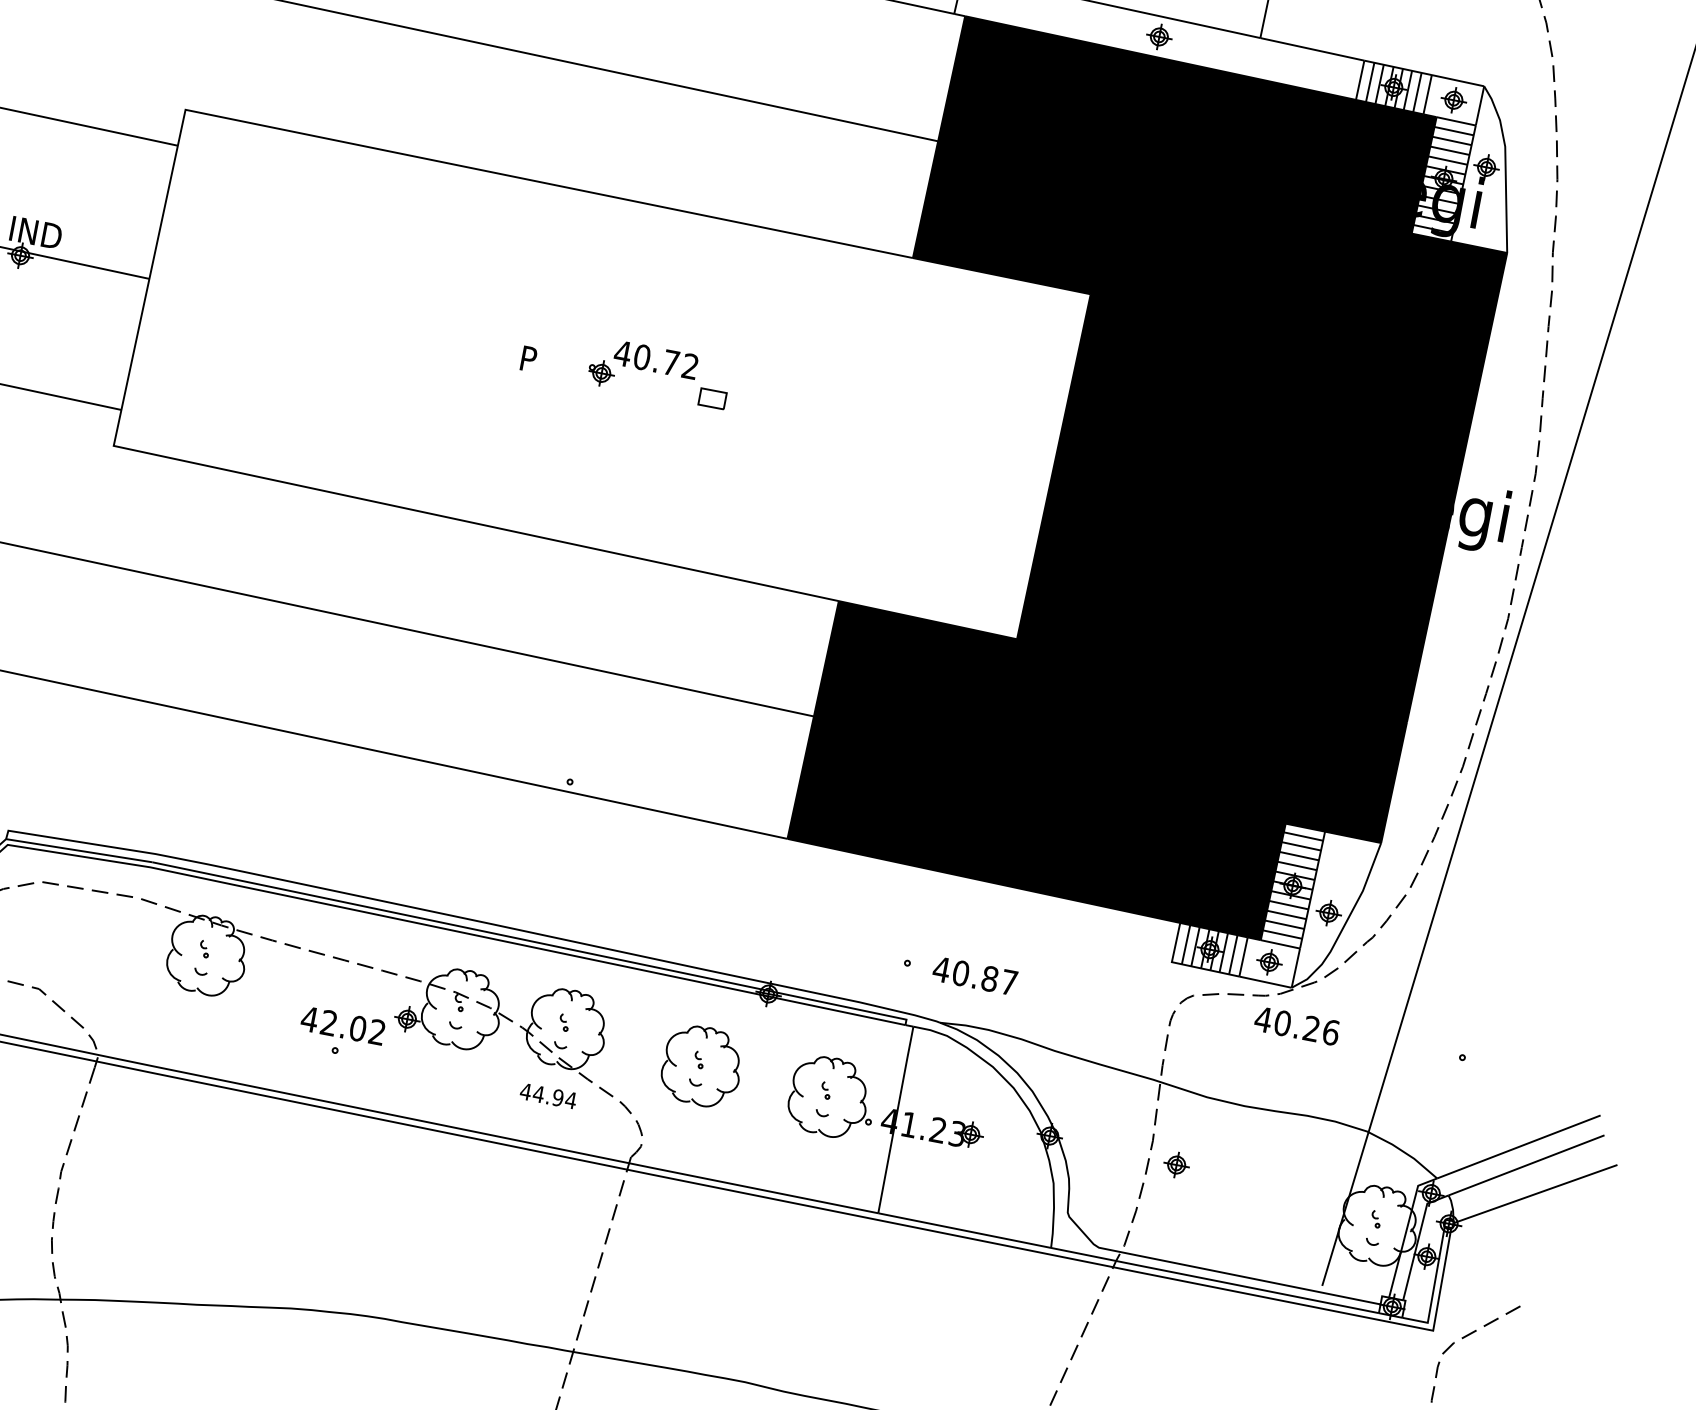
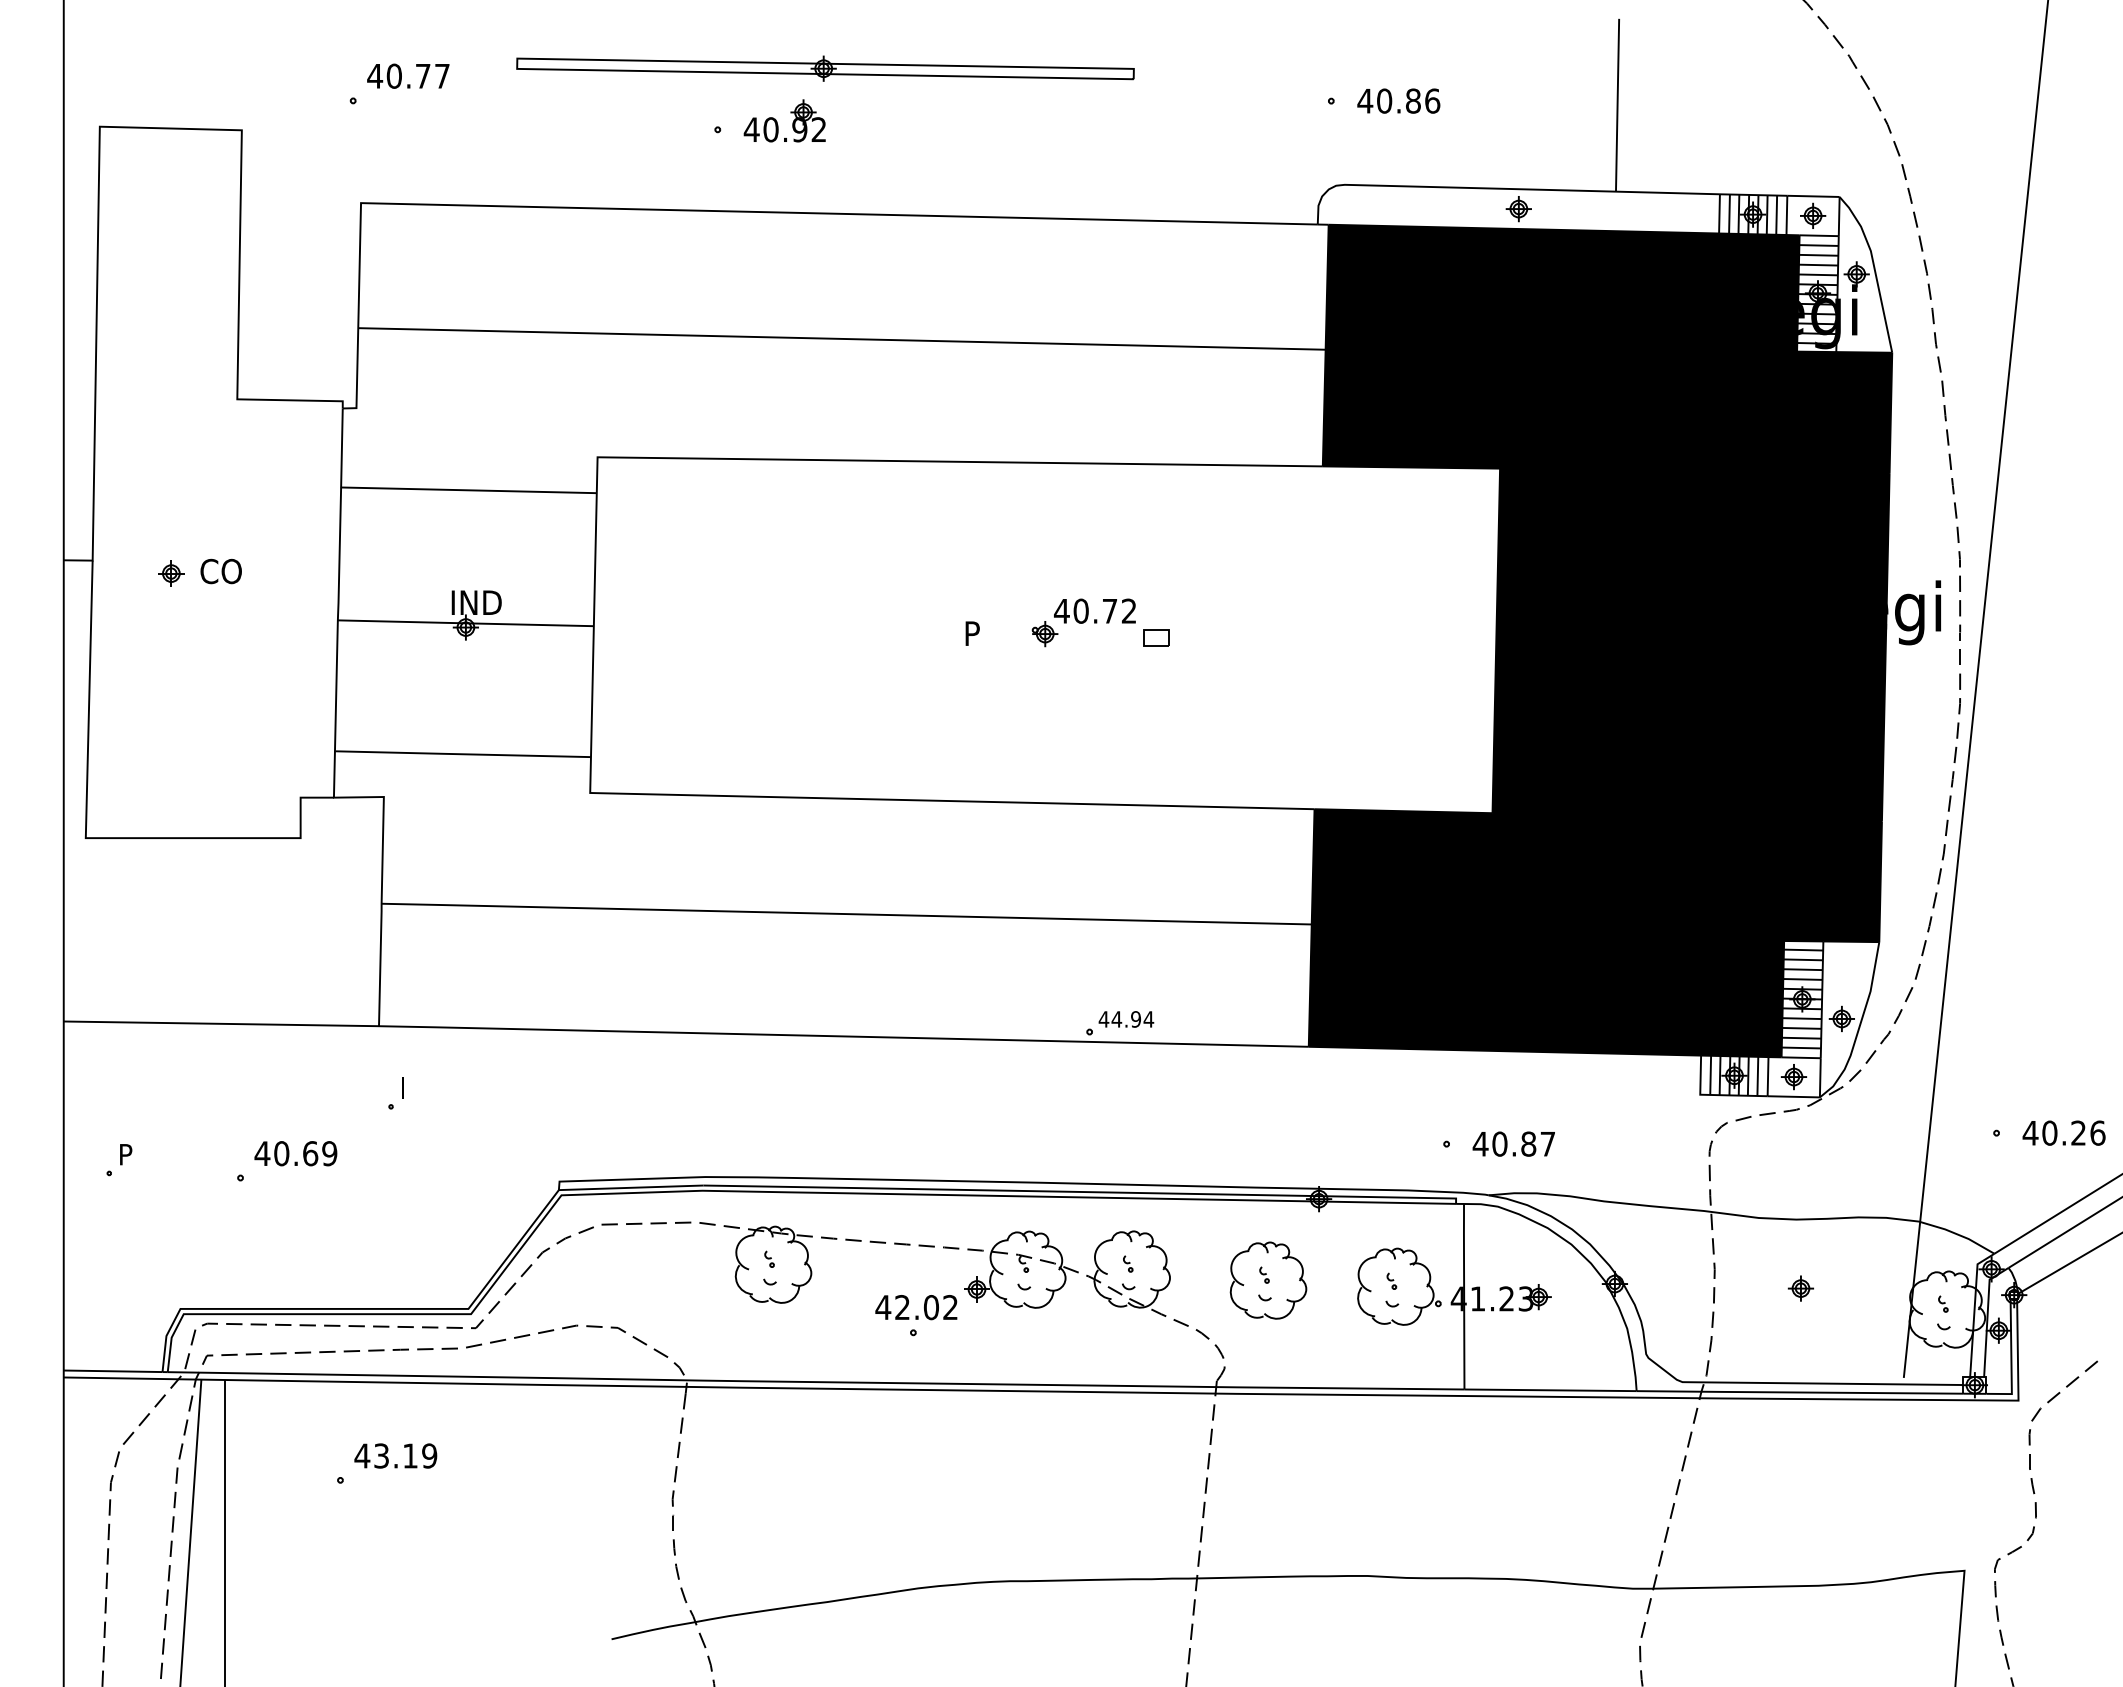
text: (1296, 1025) -> (2063, 1132), moved
text: (548, 1096) -> (1126, 1019), moved
part: (1176, 1164) -> (1800, 1288), moved

